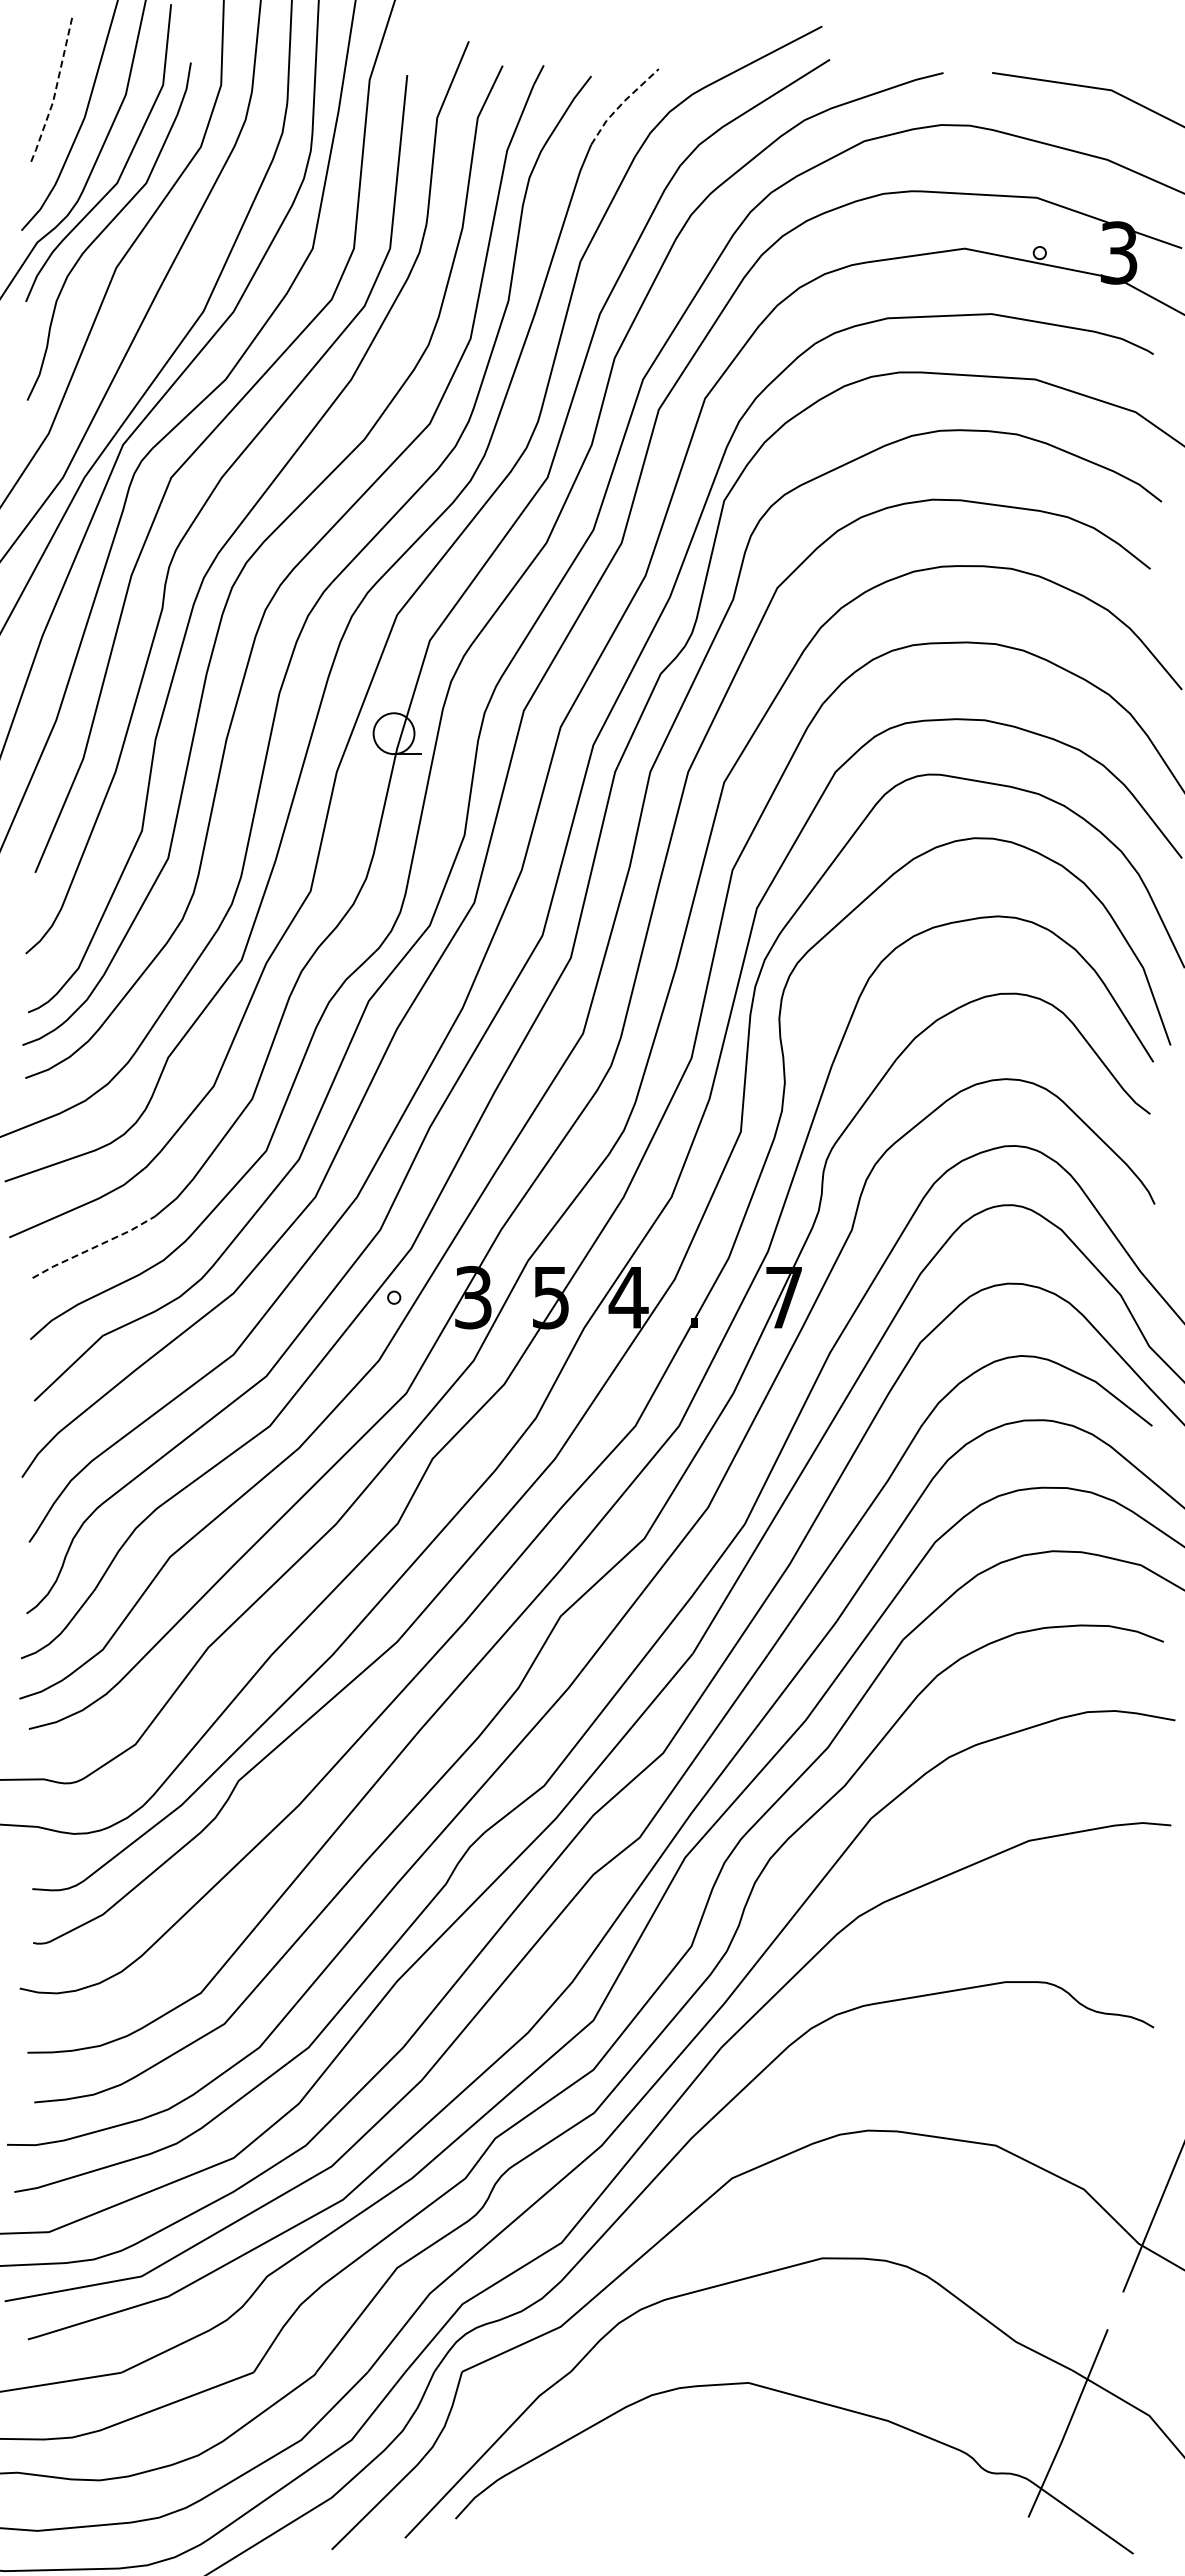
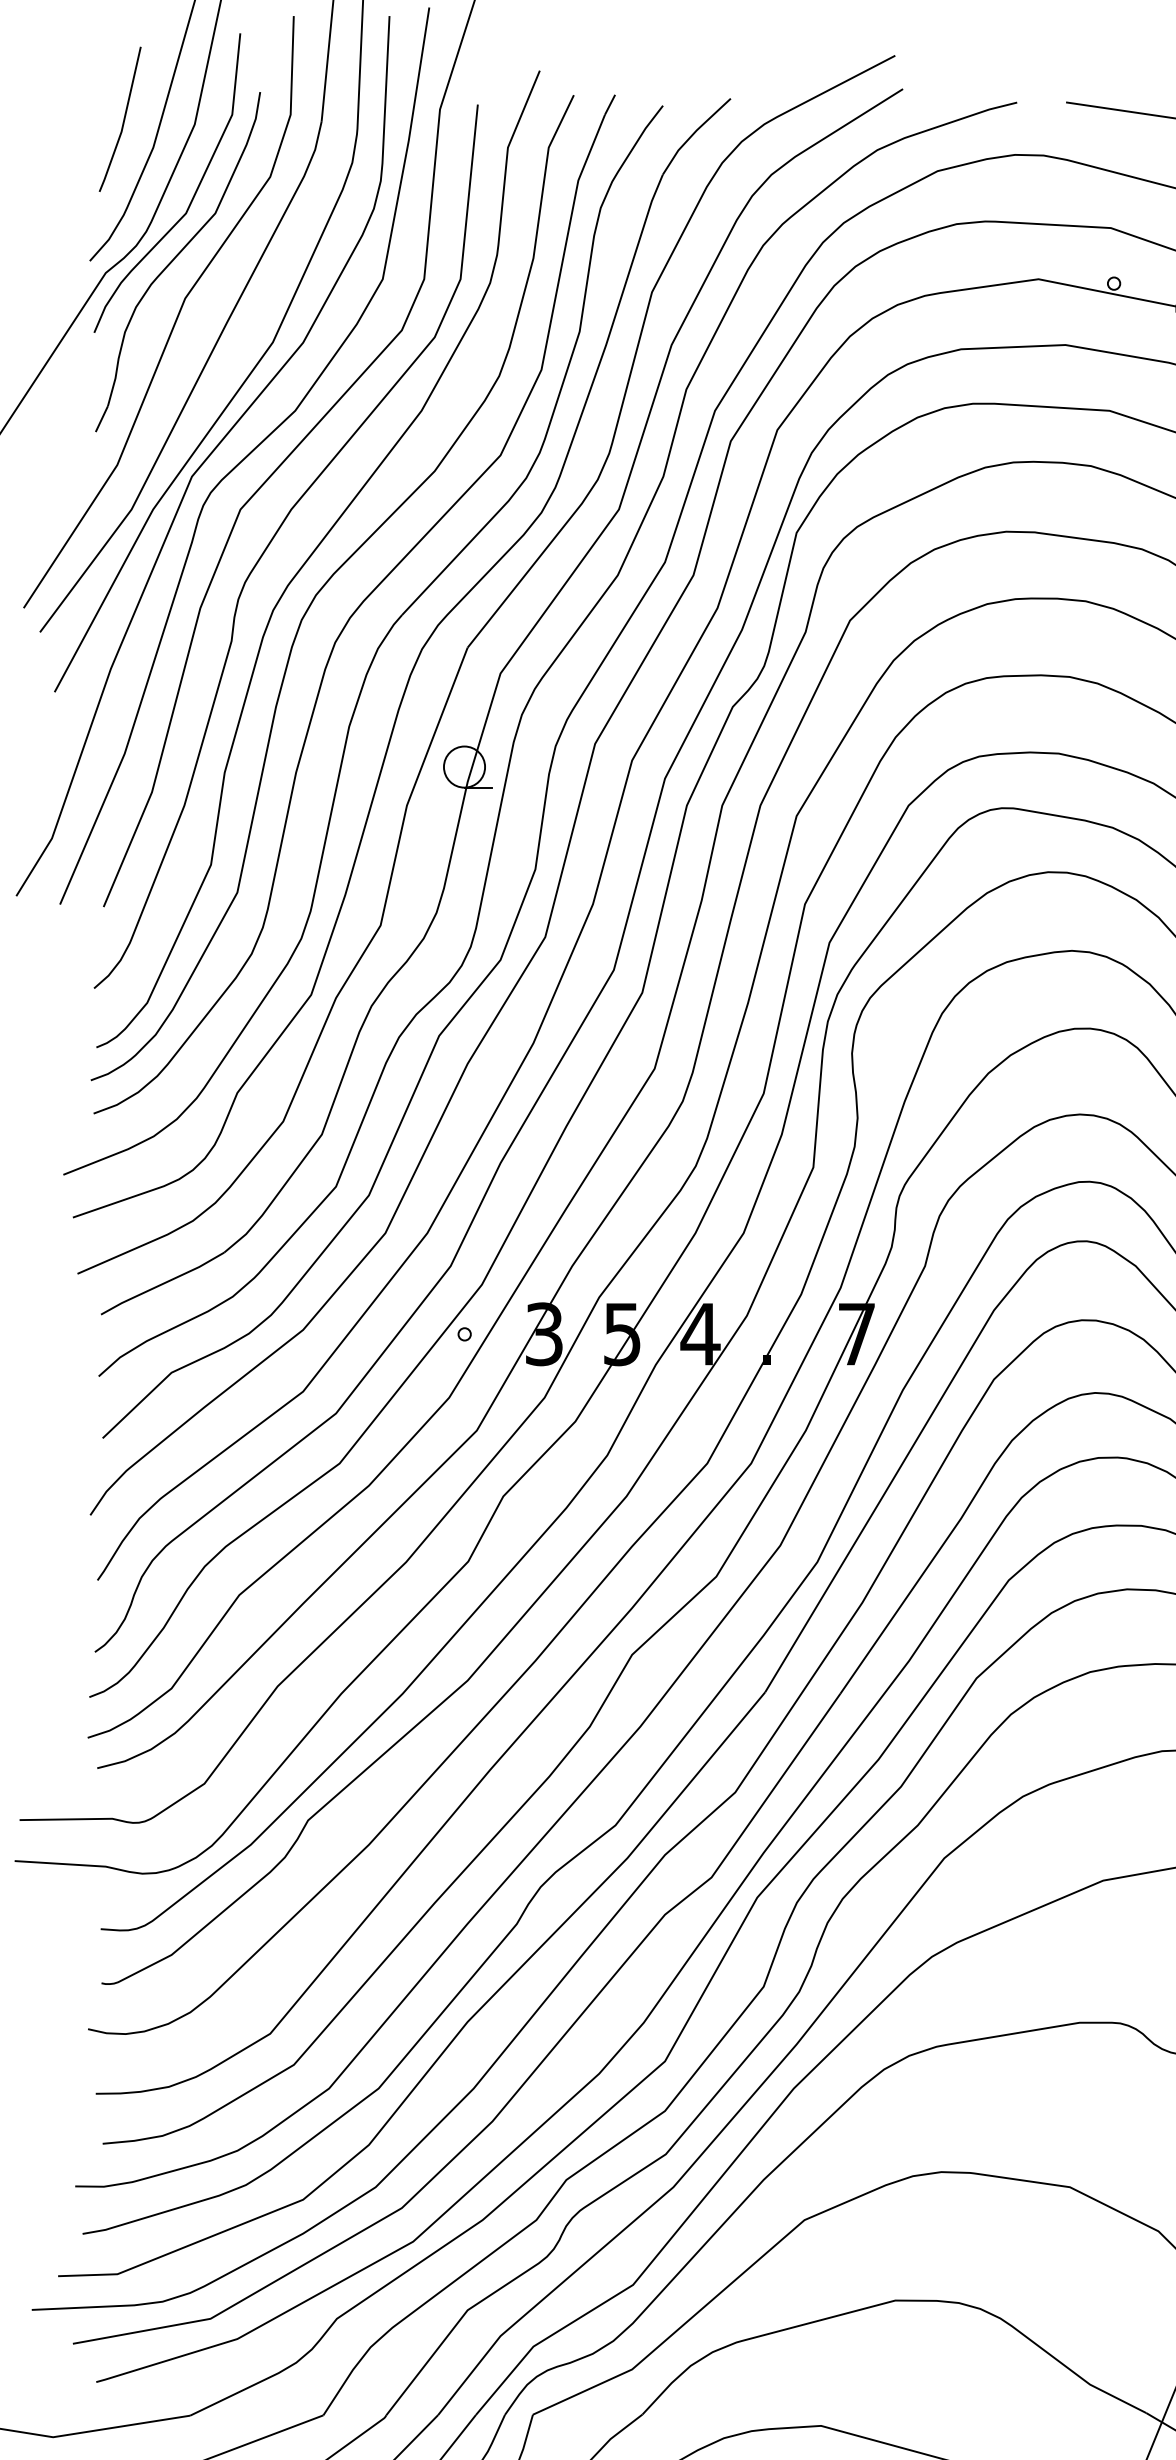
line: (55, 92) -> (124, 122), dashed -> solid
line: (621, 104) -> (693, 134), dashed -> solid
line: (94, 1247) -> (163, 1283), dashed -> solid

